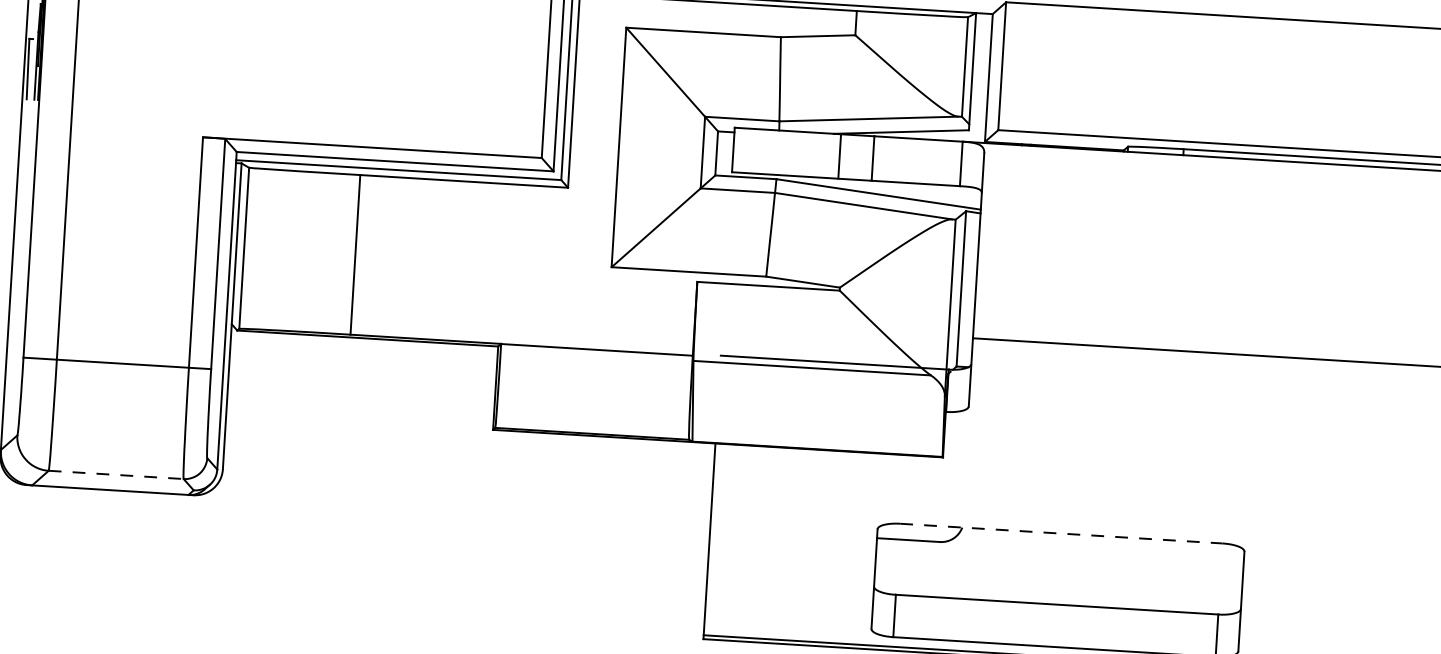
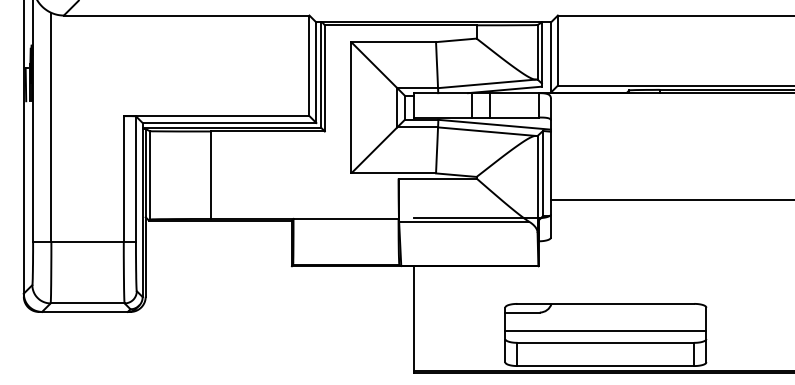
line: (115, 475) -> (87, 303), dashed -> solid
line: (1062, 532) -> (606, 303), dashed -> solid
line: (1057, 582) -> (605, 330), added

